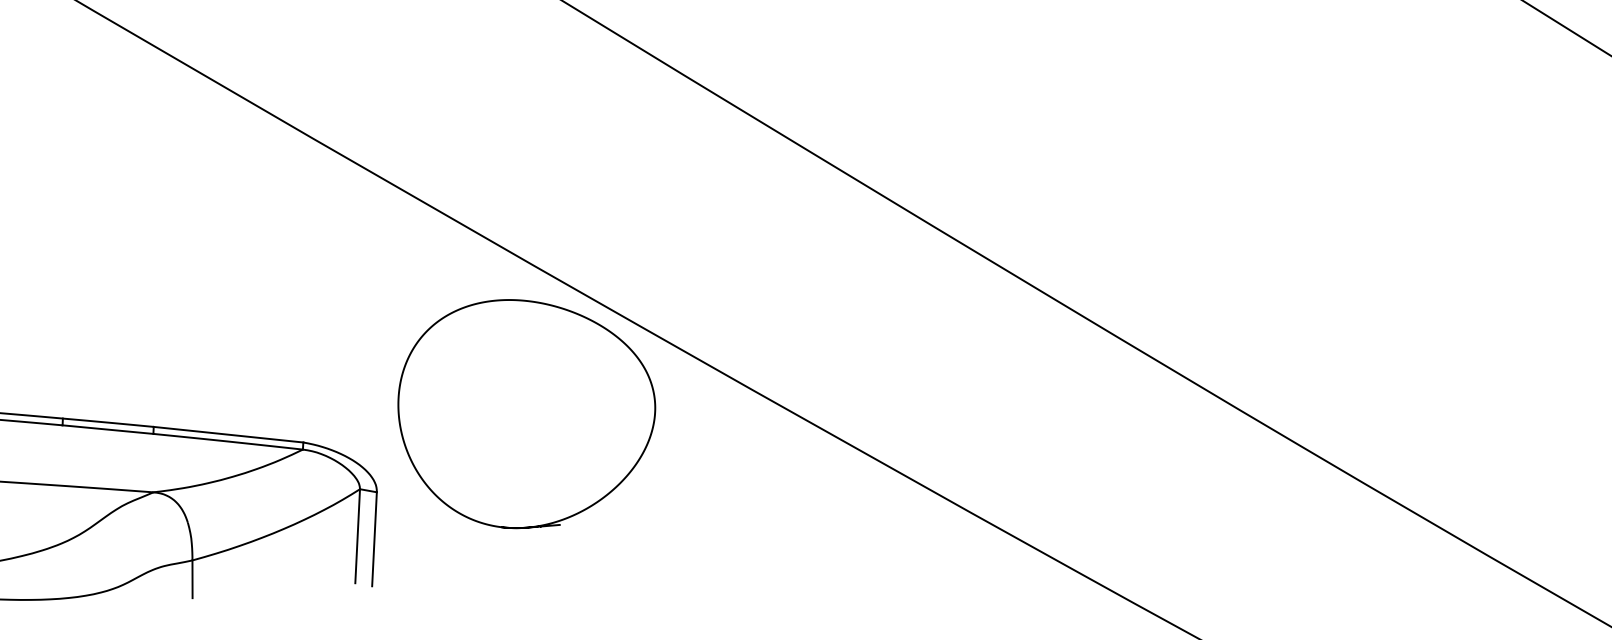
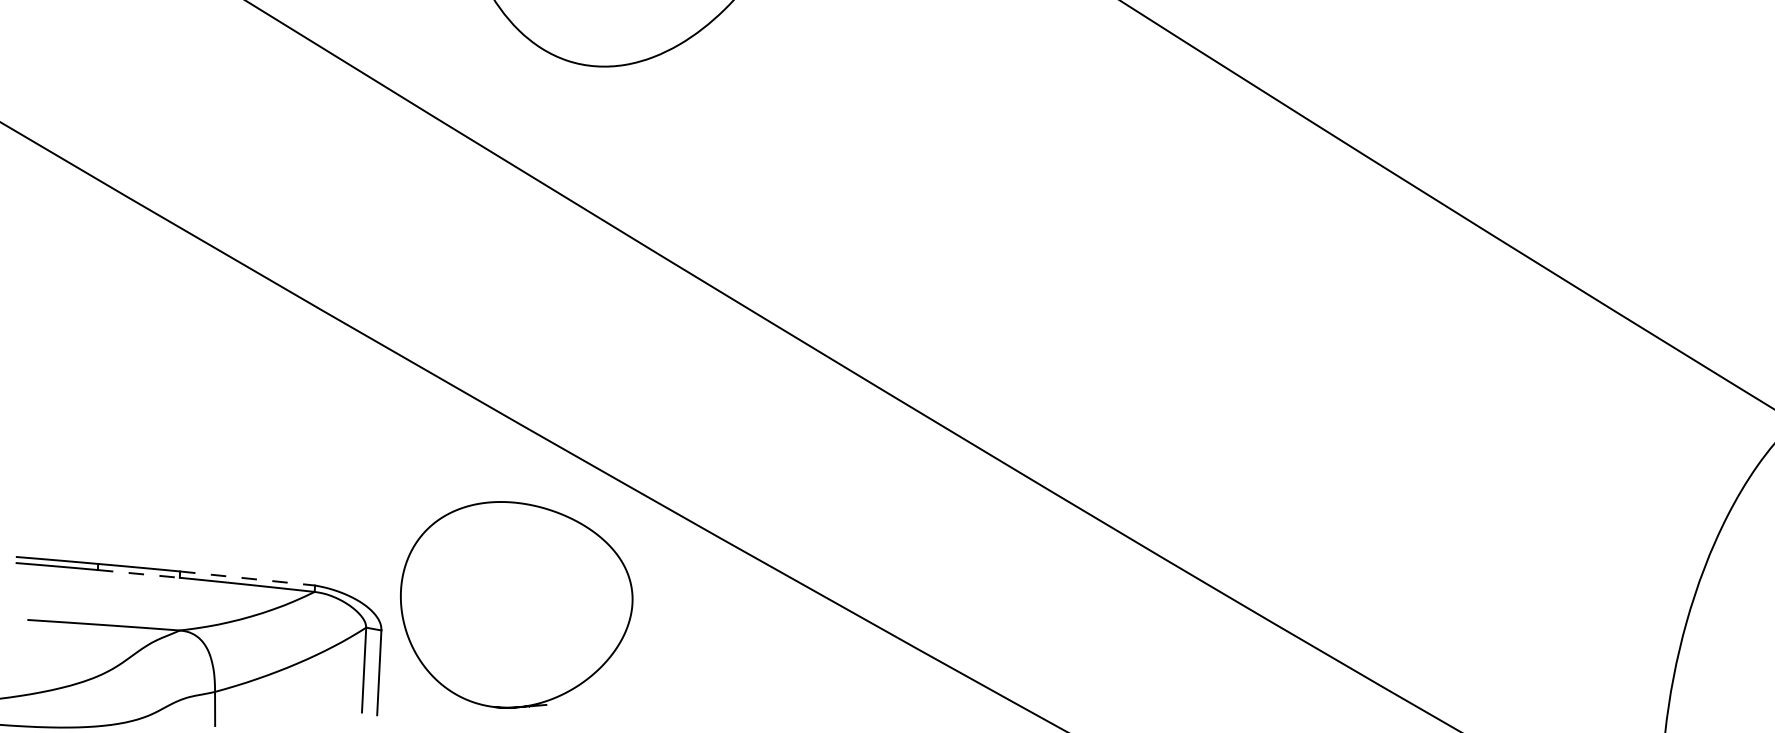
curve: (553, 307) -> (540, 508), moved
line: (108, 429) -> (139, 573), solid -> dashed
line: (228, 434) -> (247, 578), solid -> dashed

